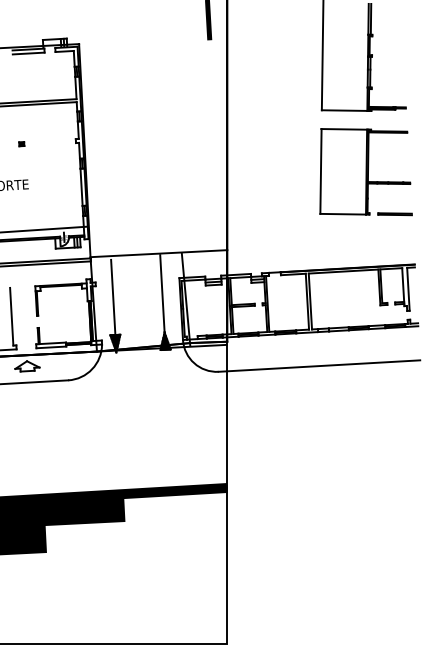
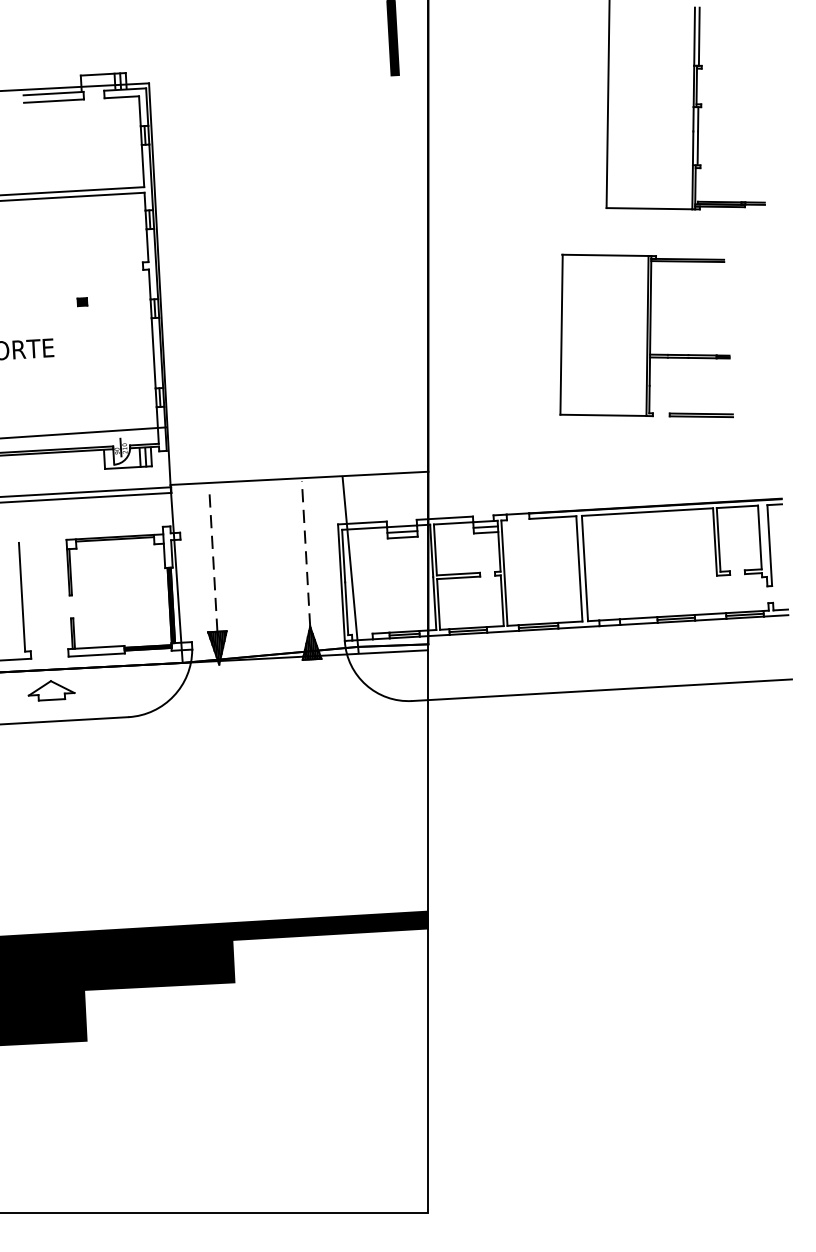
part: (21, 144) -> (81, 302), moved
part: (365, 172) -> (645, 336), moved
line: (162, 293) -> (306, 553), solid -> dashed
line: (113, 297) -> (213, 560), solid -> dashed

